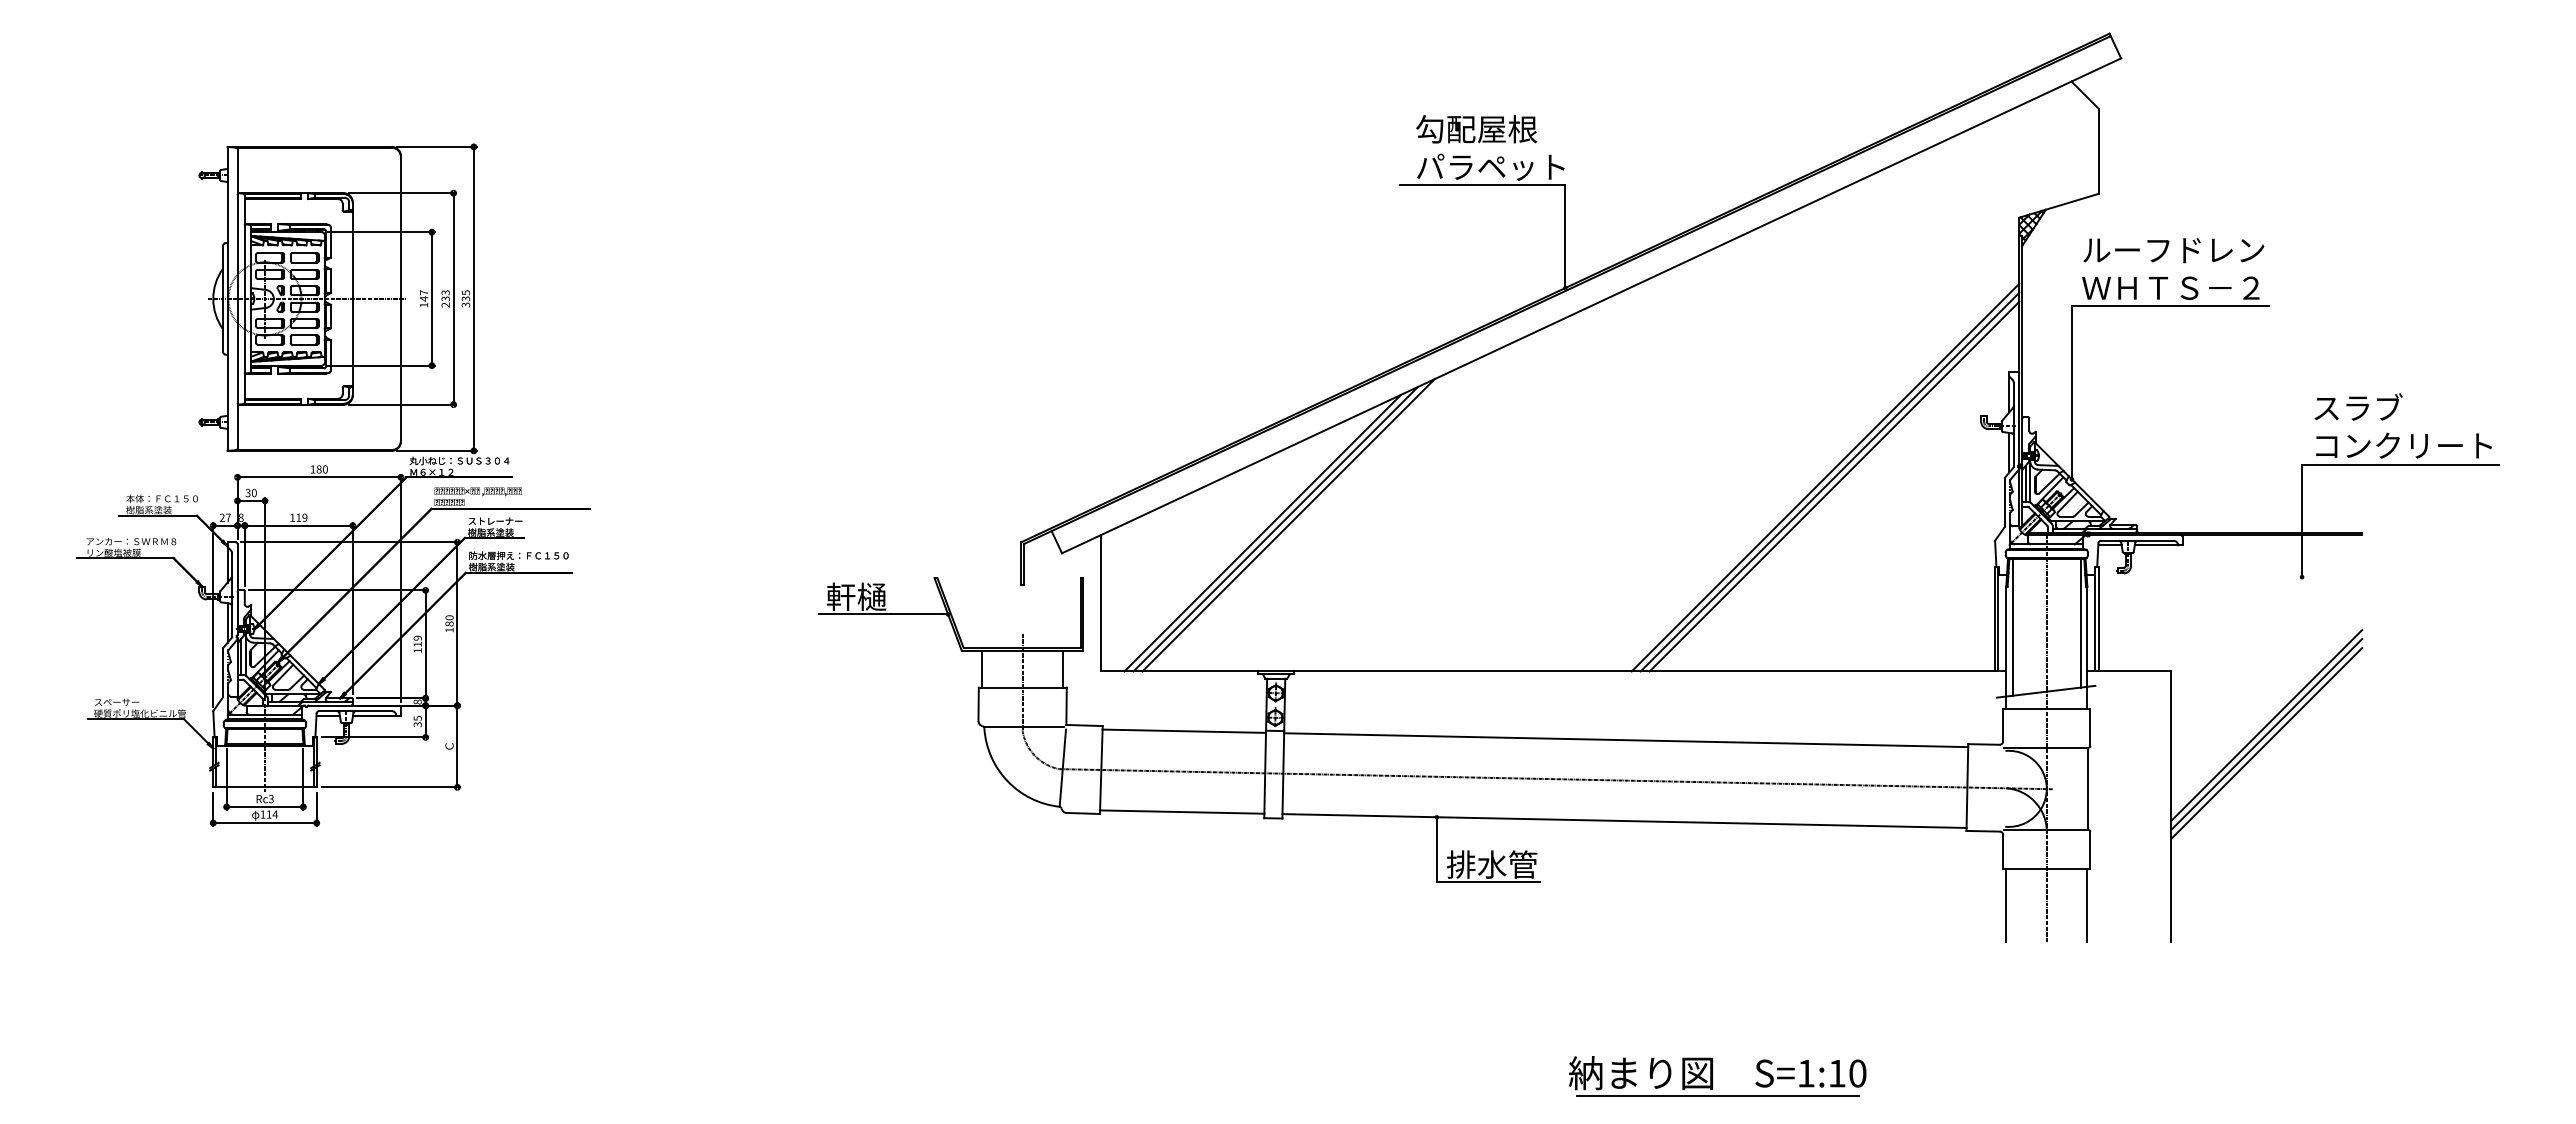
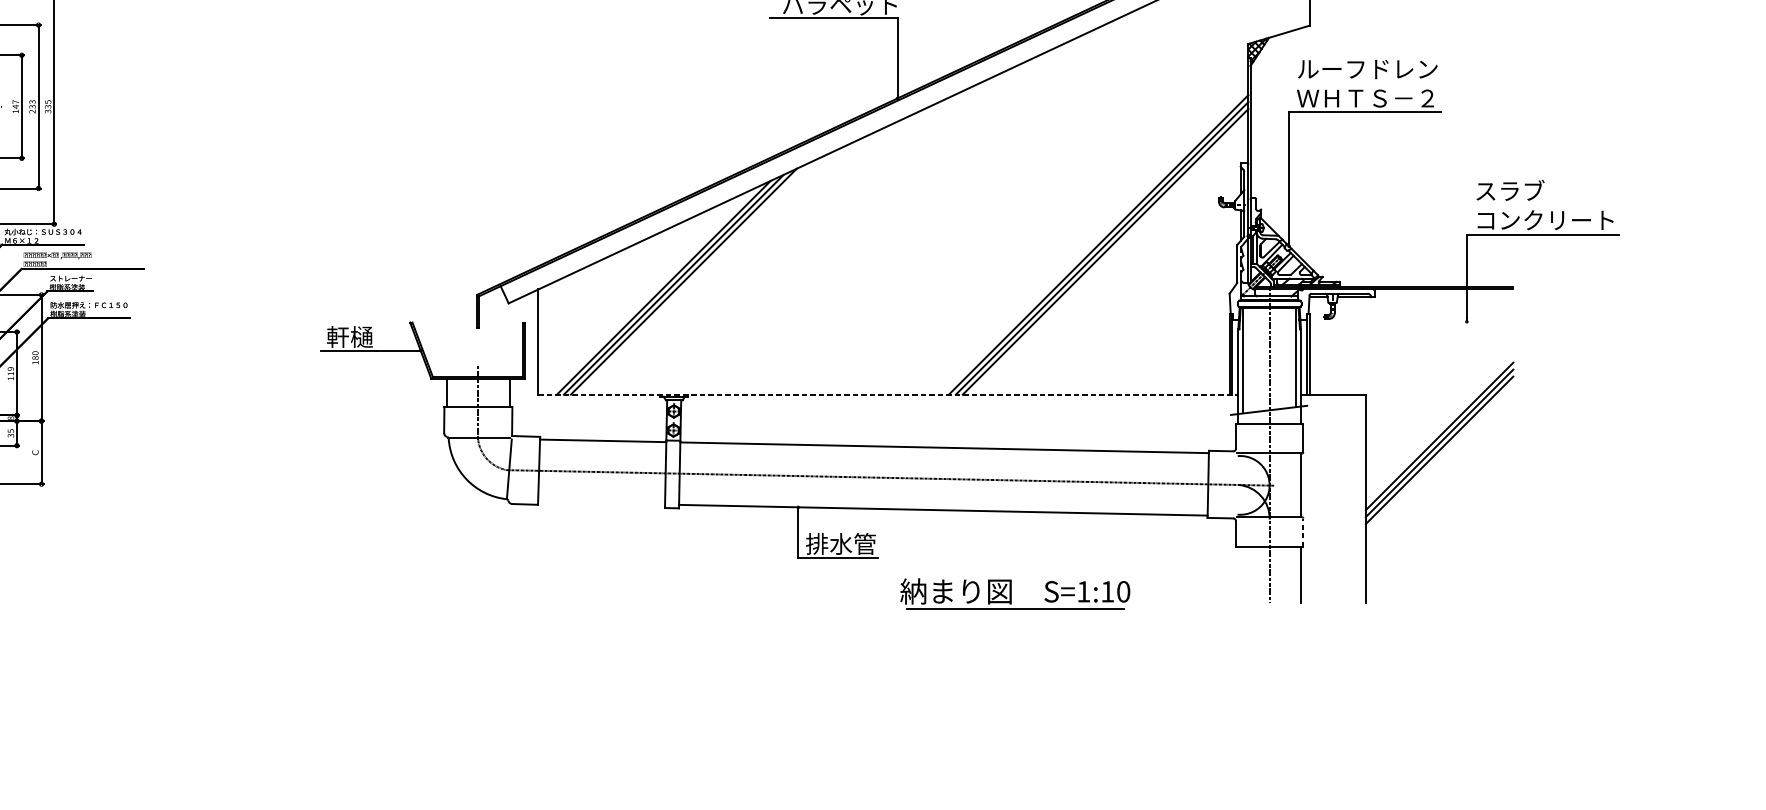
line: (1553, 671) -> (888, 394), solid -> dashed
line: (1182, 811) -> (601, 502), removed
line: (2090, 849) -> (1303, 532), solid -> dashed
line: (2006, 904) -> (1238, 574), removed
part: (1717, 1076) -> (1015, 594), moved

